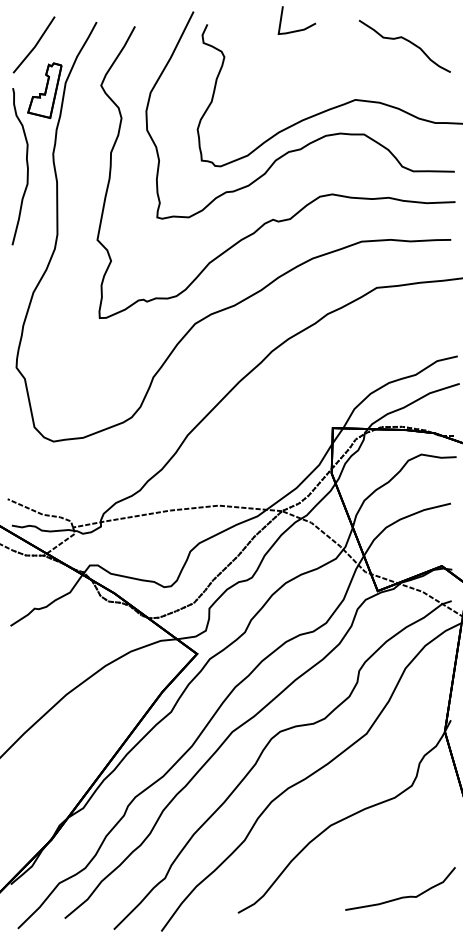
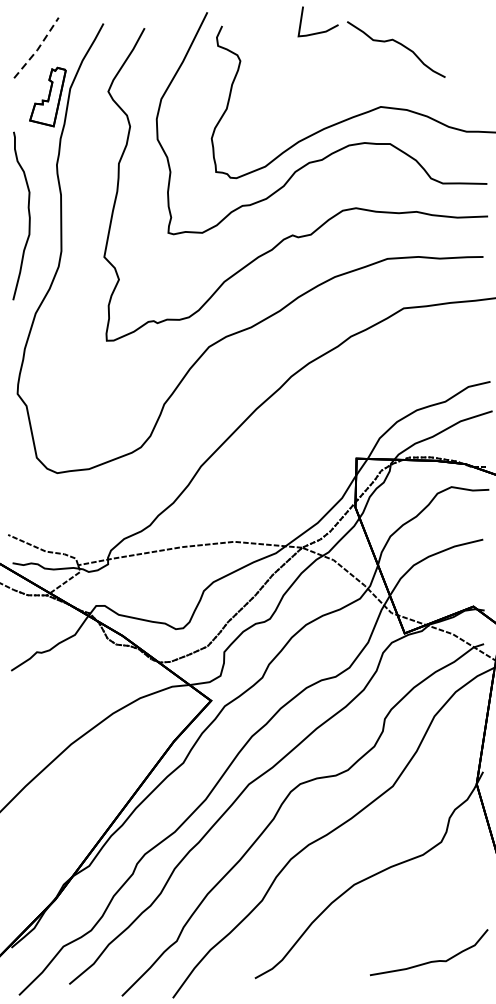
curve: (407, 41) -> (399, 44), moved
line: (35, 45) -> (37, 48), solid -> dashed
curve: (26, 166) -> (28, 215), moved

